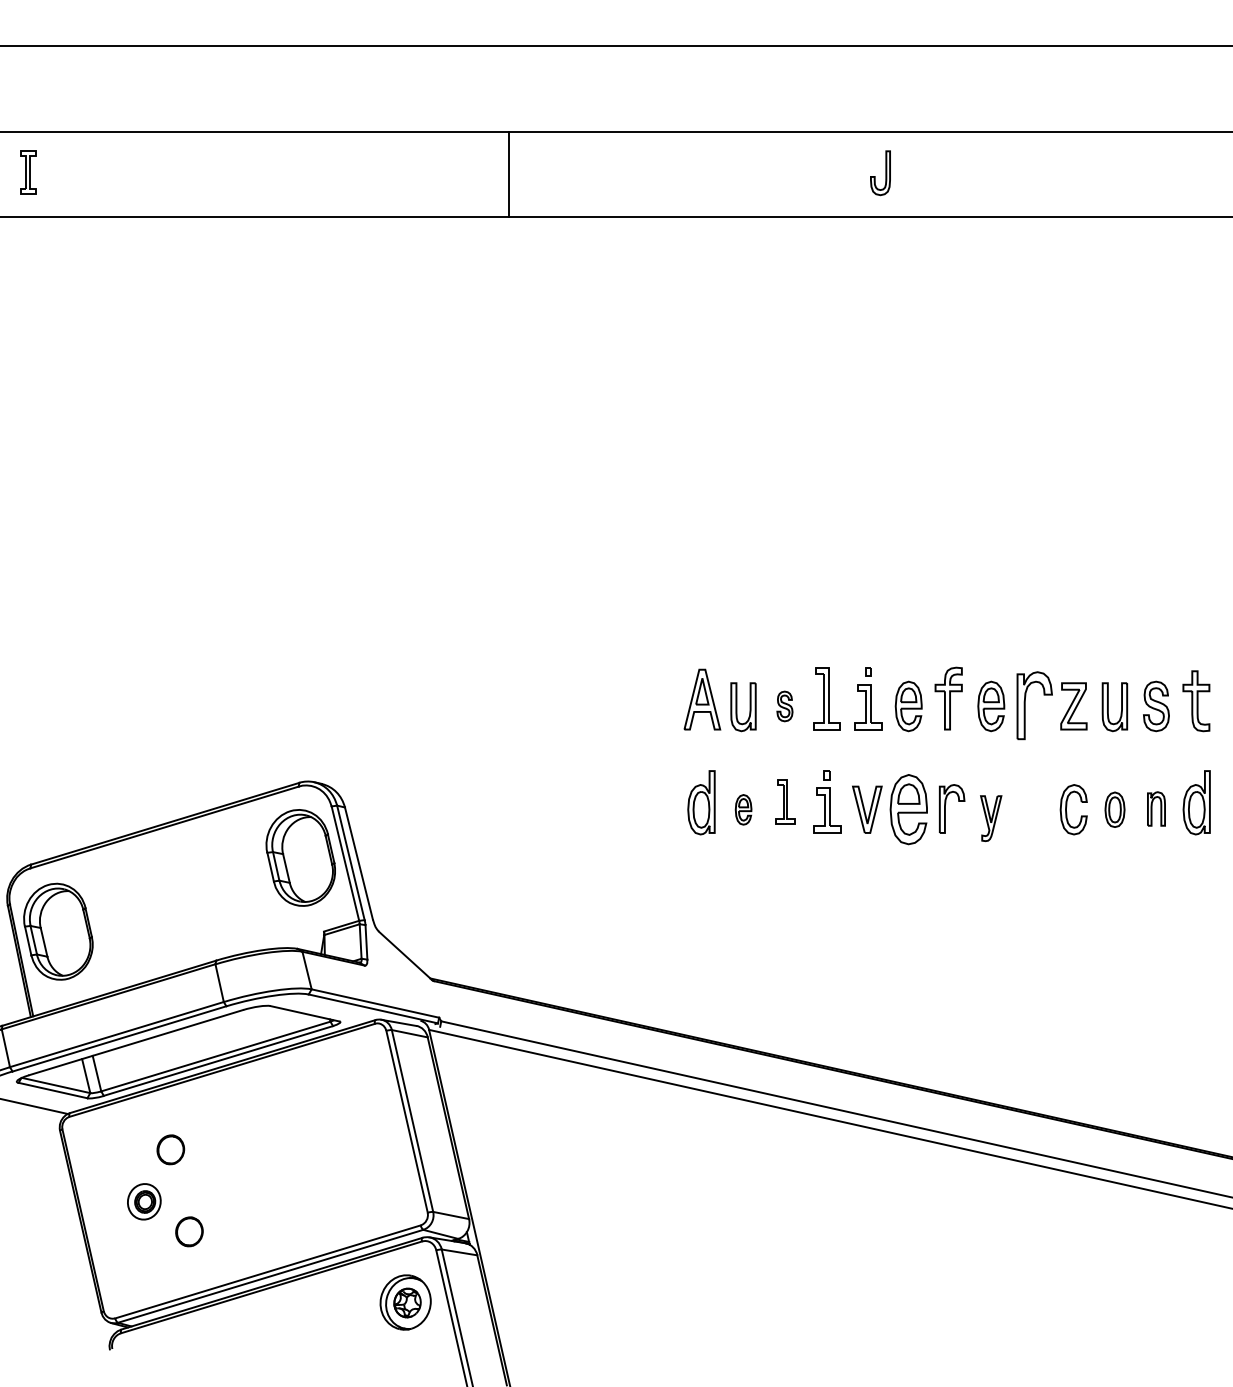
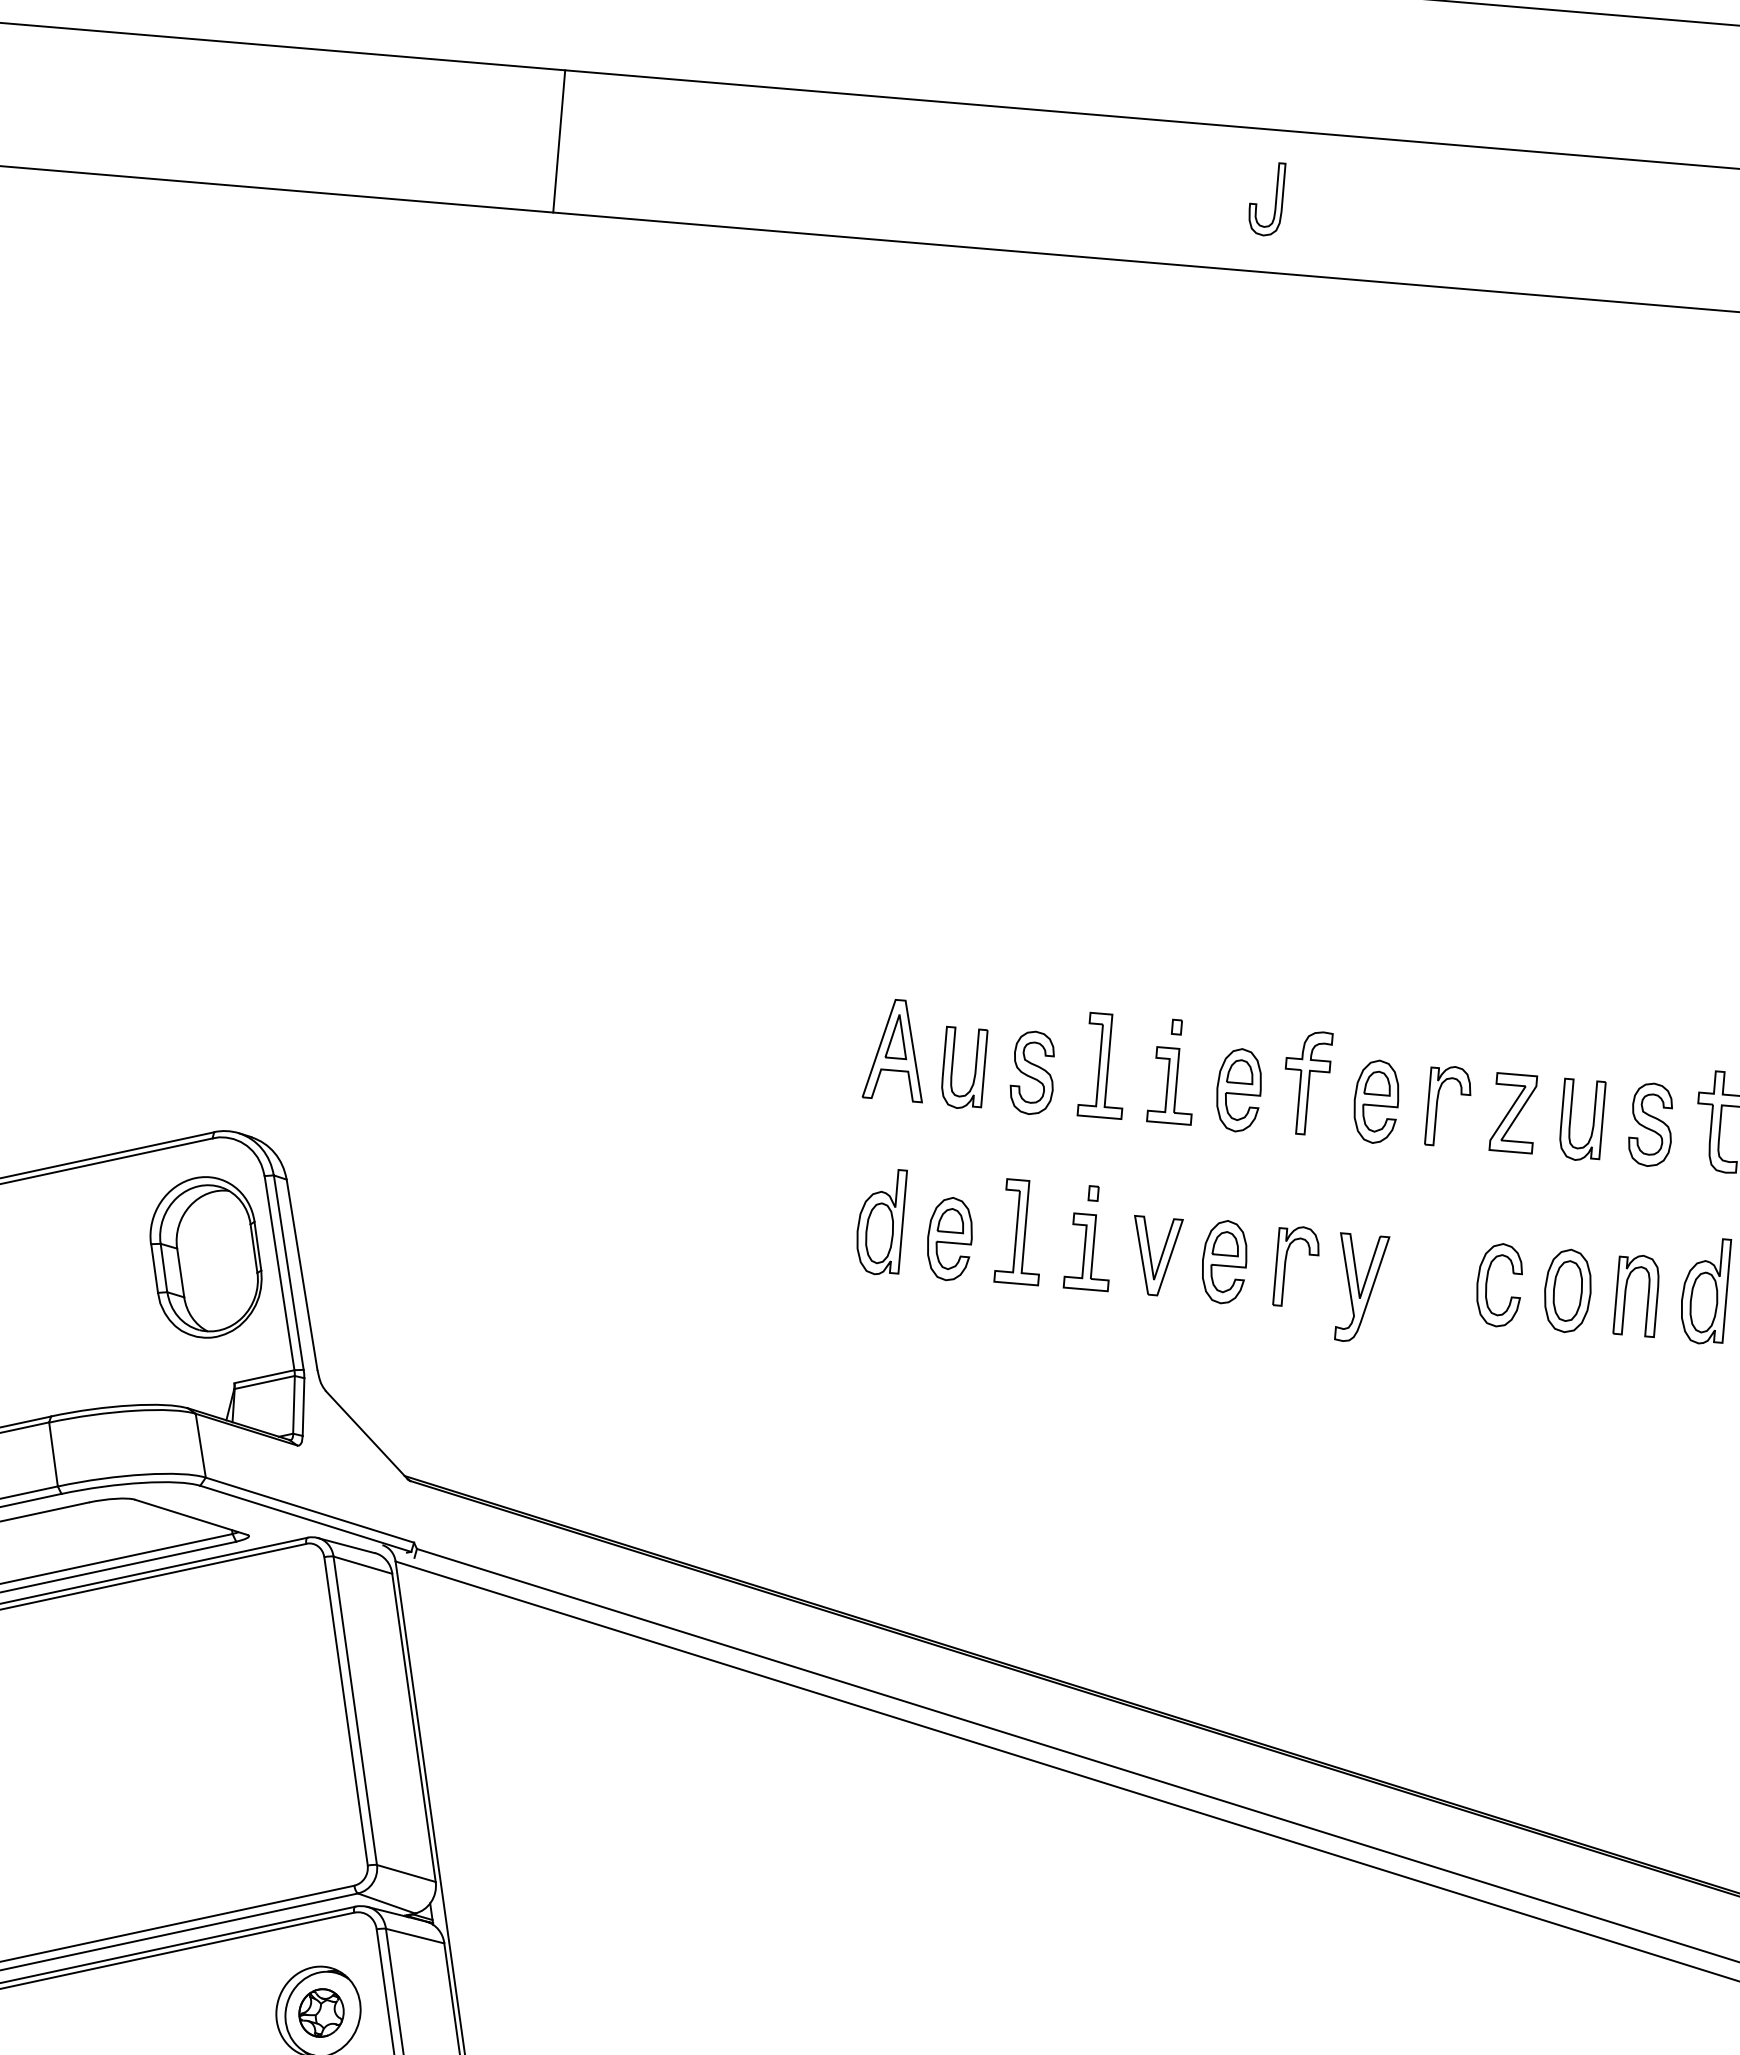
line: (508, 174) -> (559, 141), moved
part: (1034, 705) -> (1448, 1106), size x0.71
part: (784, 706) -> (1032, 1072), size x1.67
part: (785, 801) -> (1020, 1231), size x1.43
part: (1156, 808) -> (1637, 1294), size x1.43
part: (743, 809) -> (949, 1238), size x1.67
part: (908, 809) -> (1224, 1261), size x0.71
part: (1114, 809) -> (1567, 1290), size x1.43
part: (990, 818) -> (1359, 1288), size x1.43

